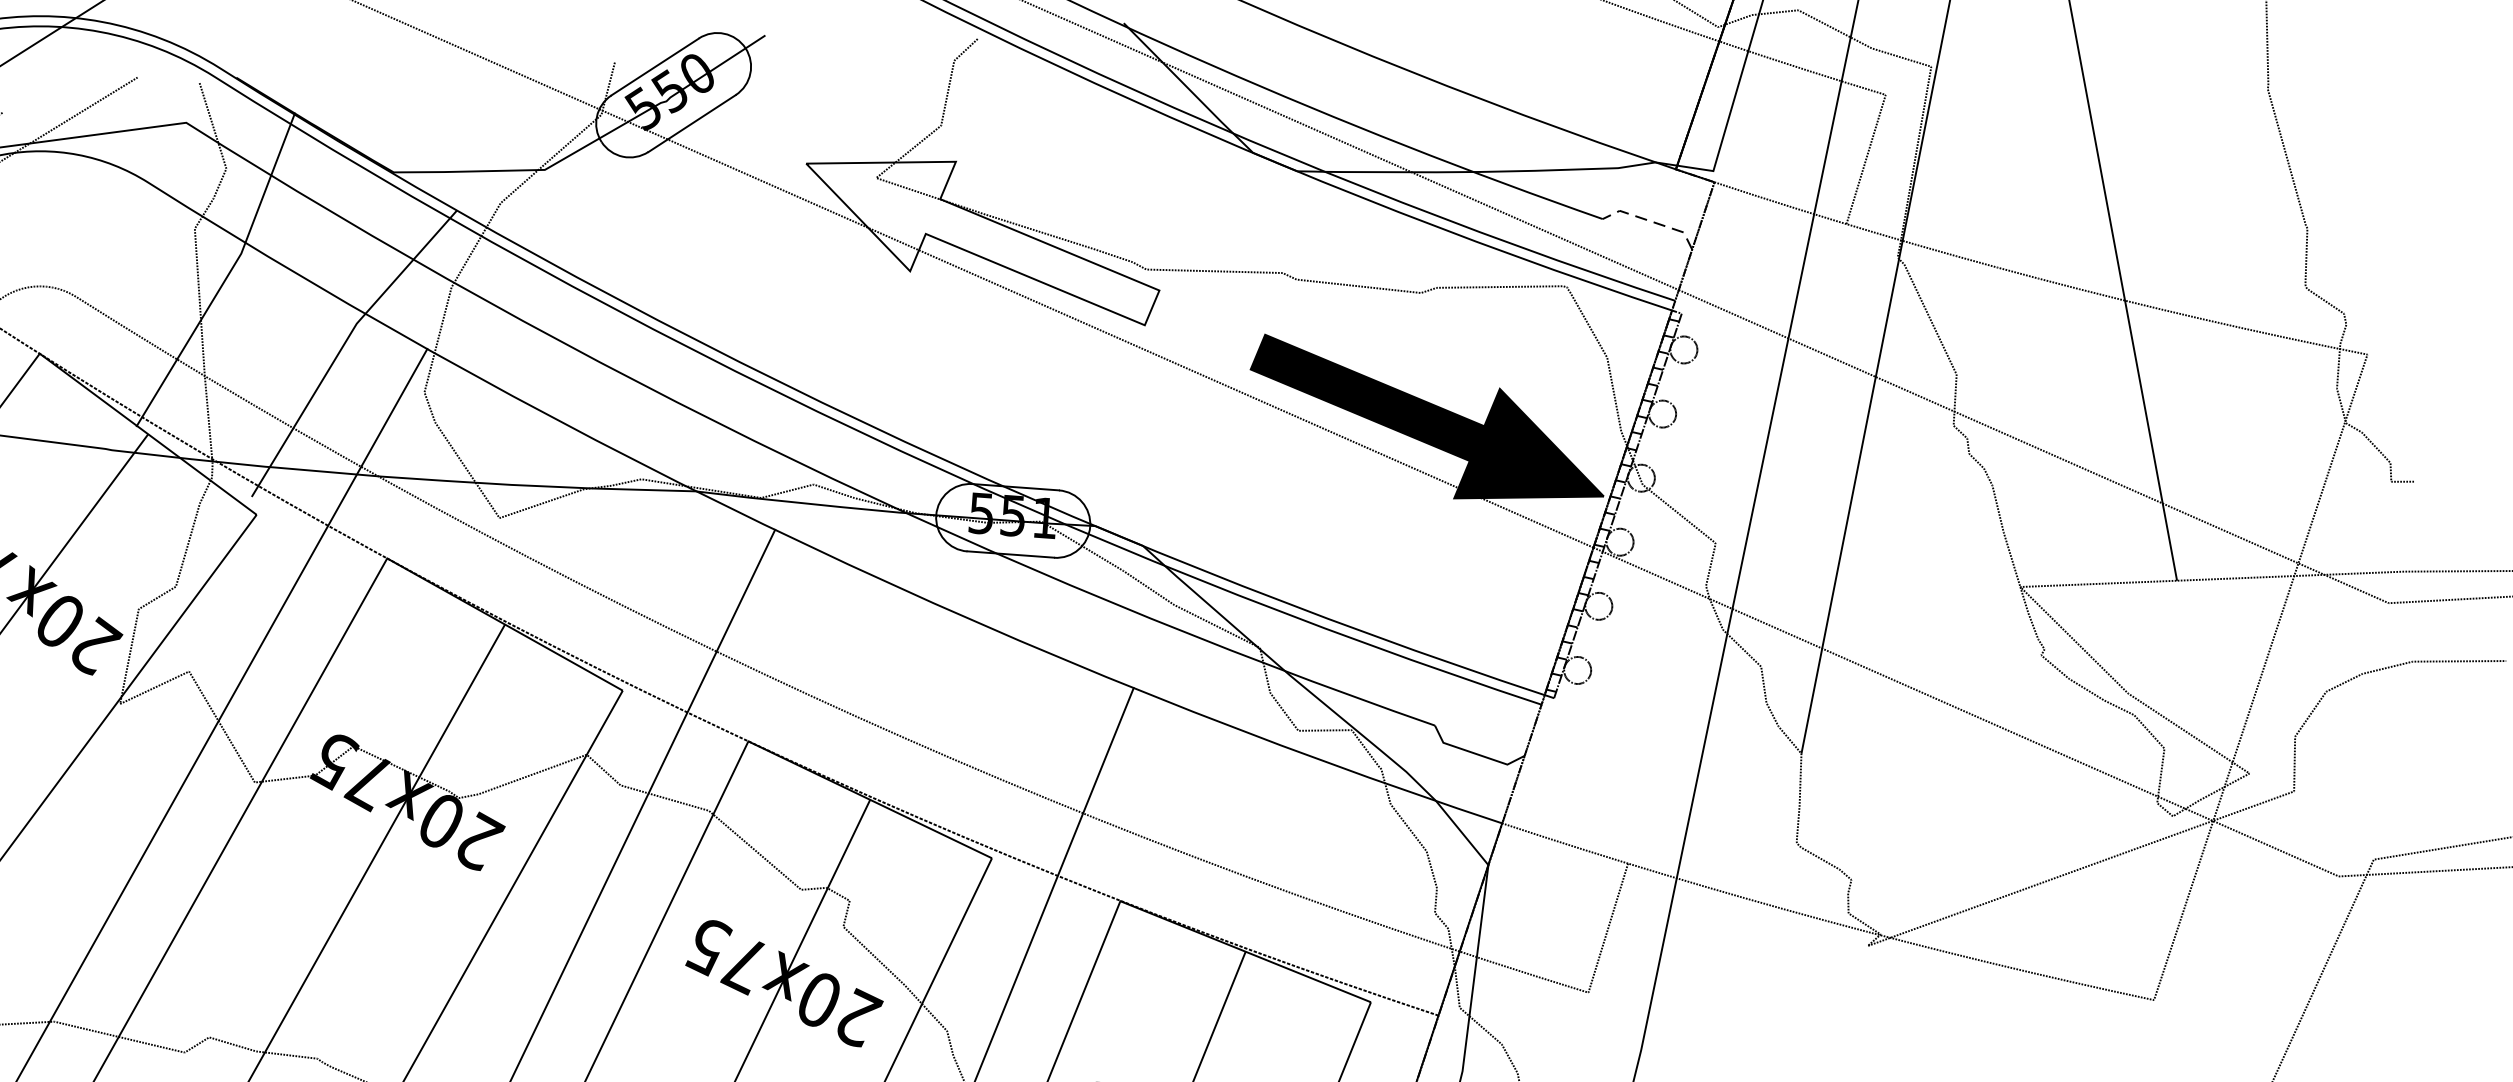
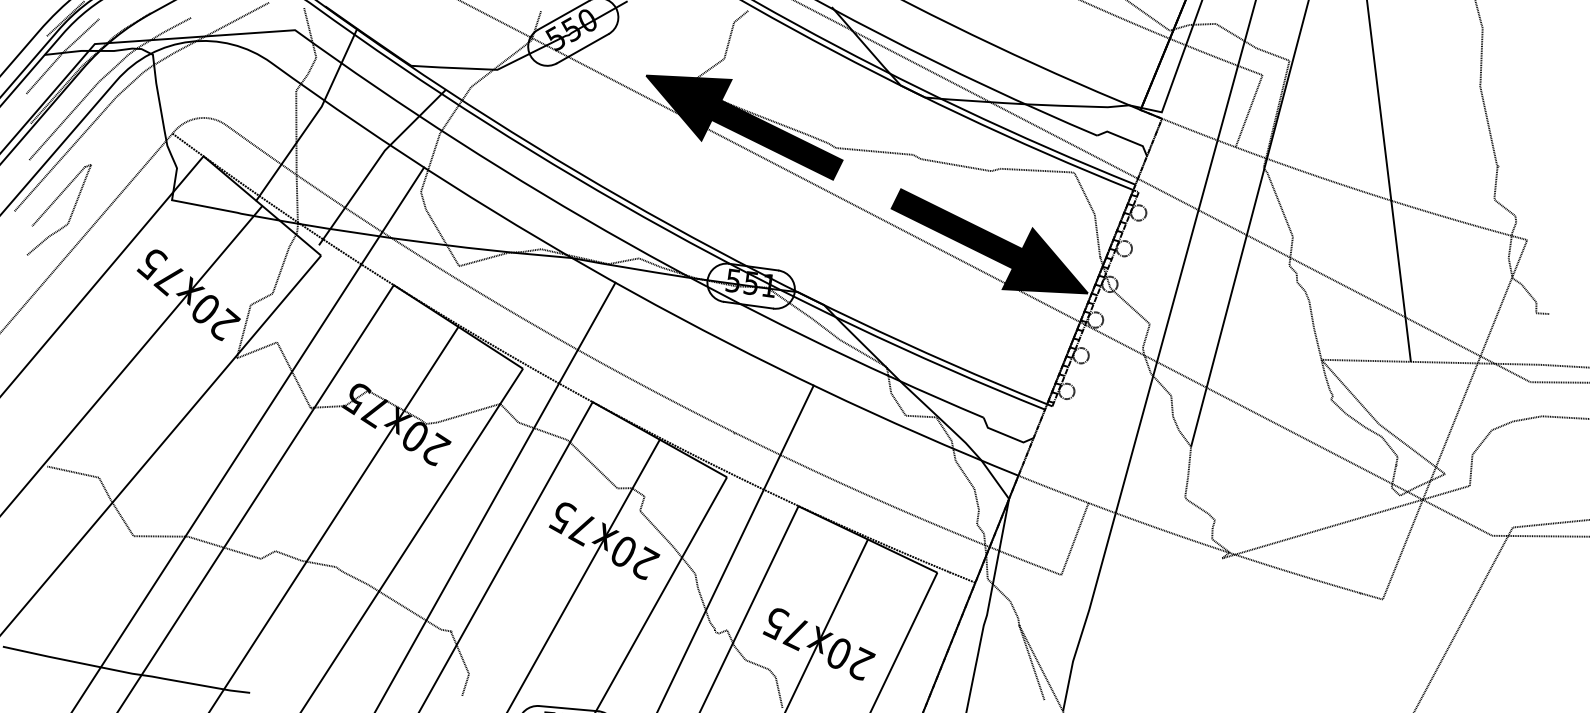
line: (1650, 221) -> (1124, 138), dashed -> solid
fill: (984, 243) -> (744, 127), added

